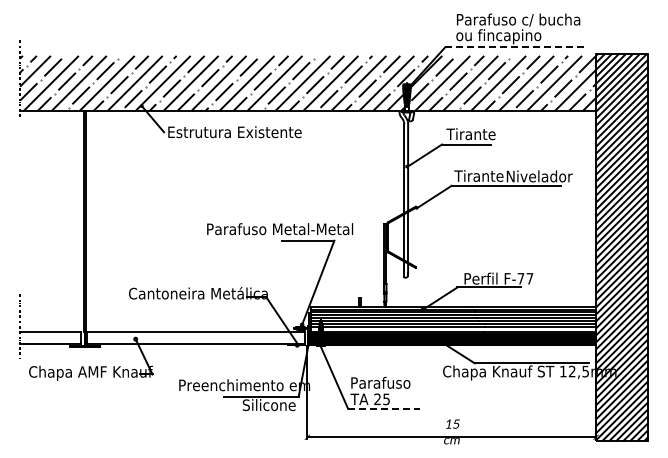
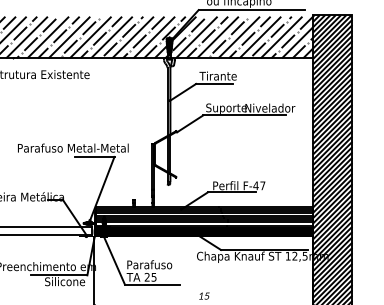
line: (515, 47) -> (251, 10), dashed -> solid
text: (481, 177) -> (226, 108), Tirante -> Suporte
text: (520, 278) -> (255, 185), F-77 -> F-47
line: (384, 408) -> (152, 284), dashed -> solid

